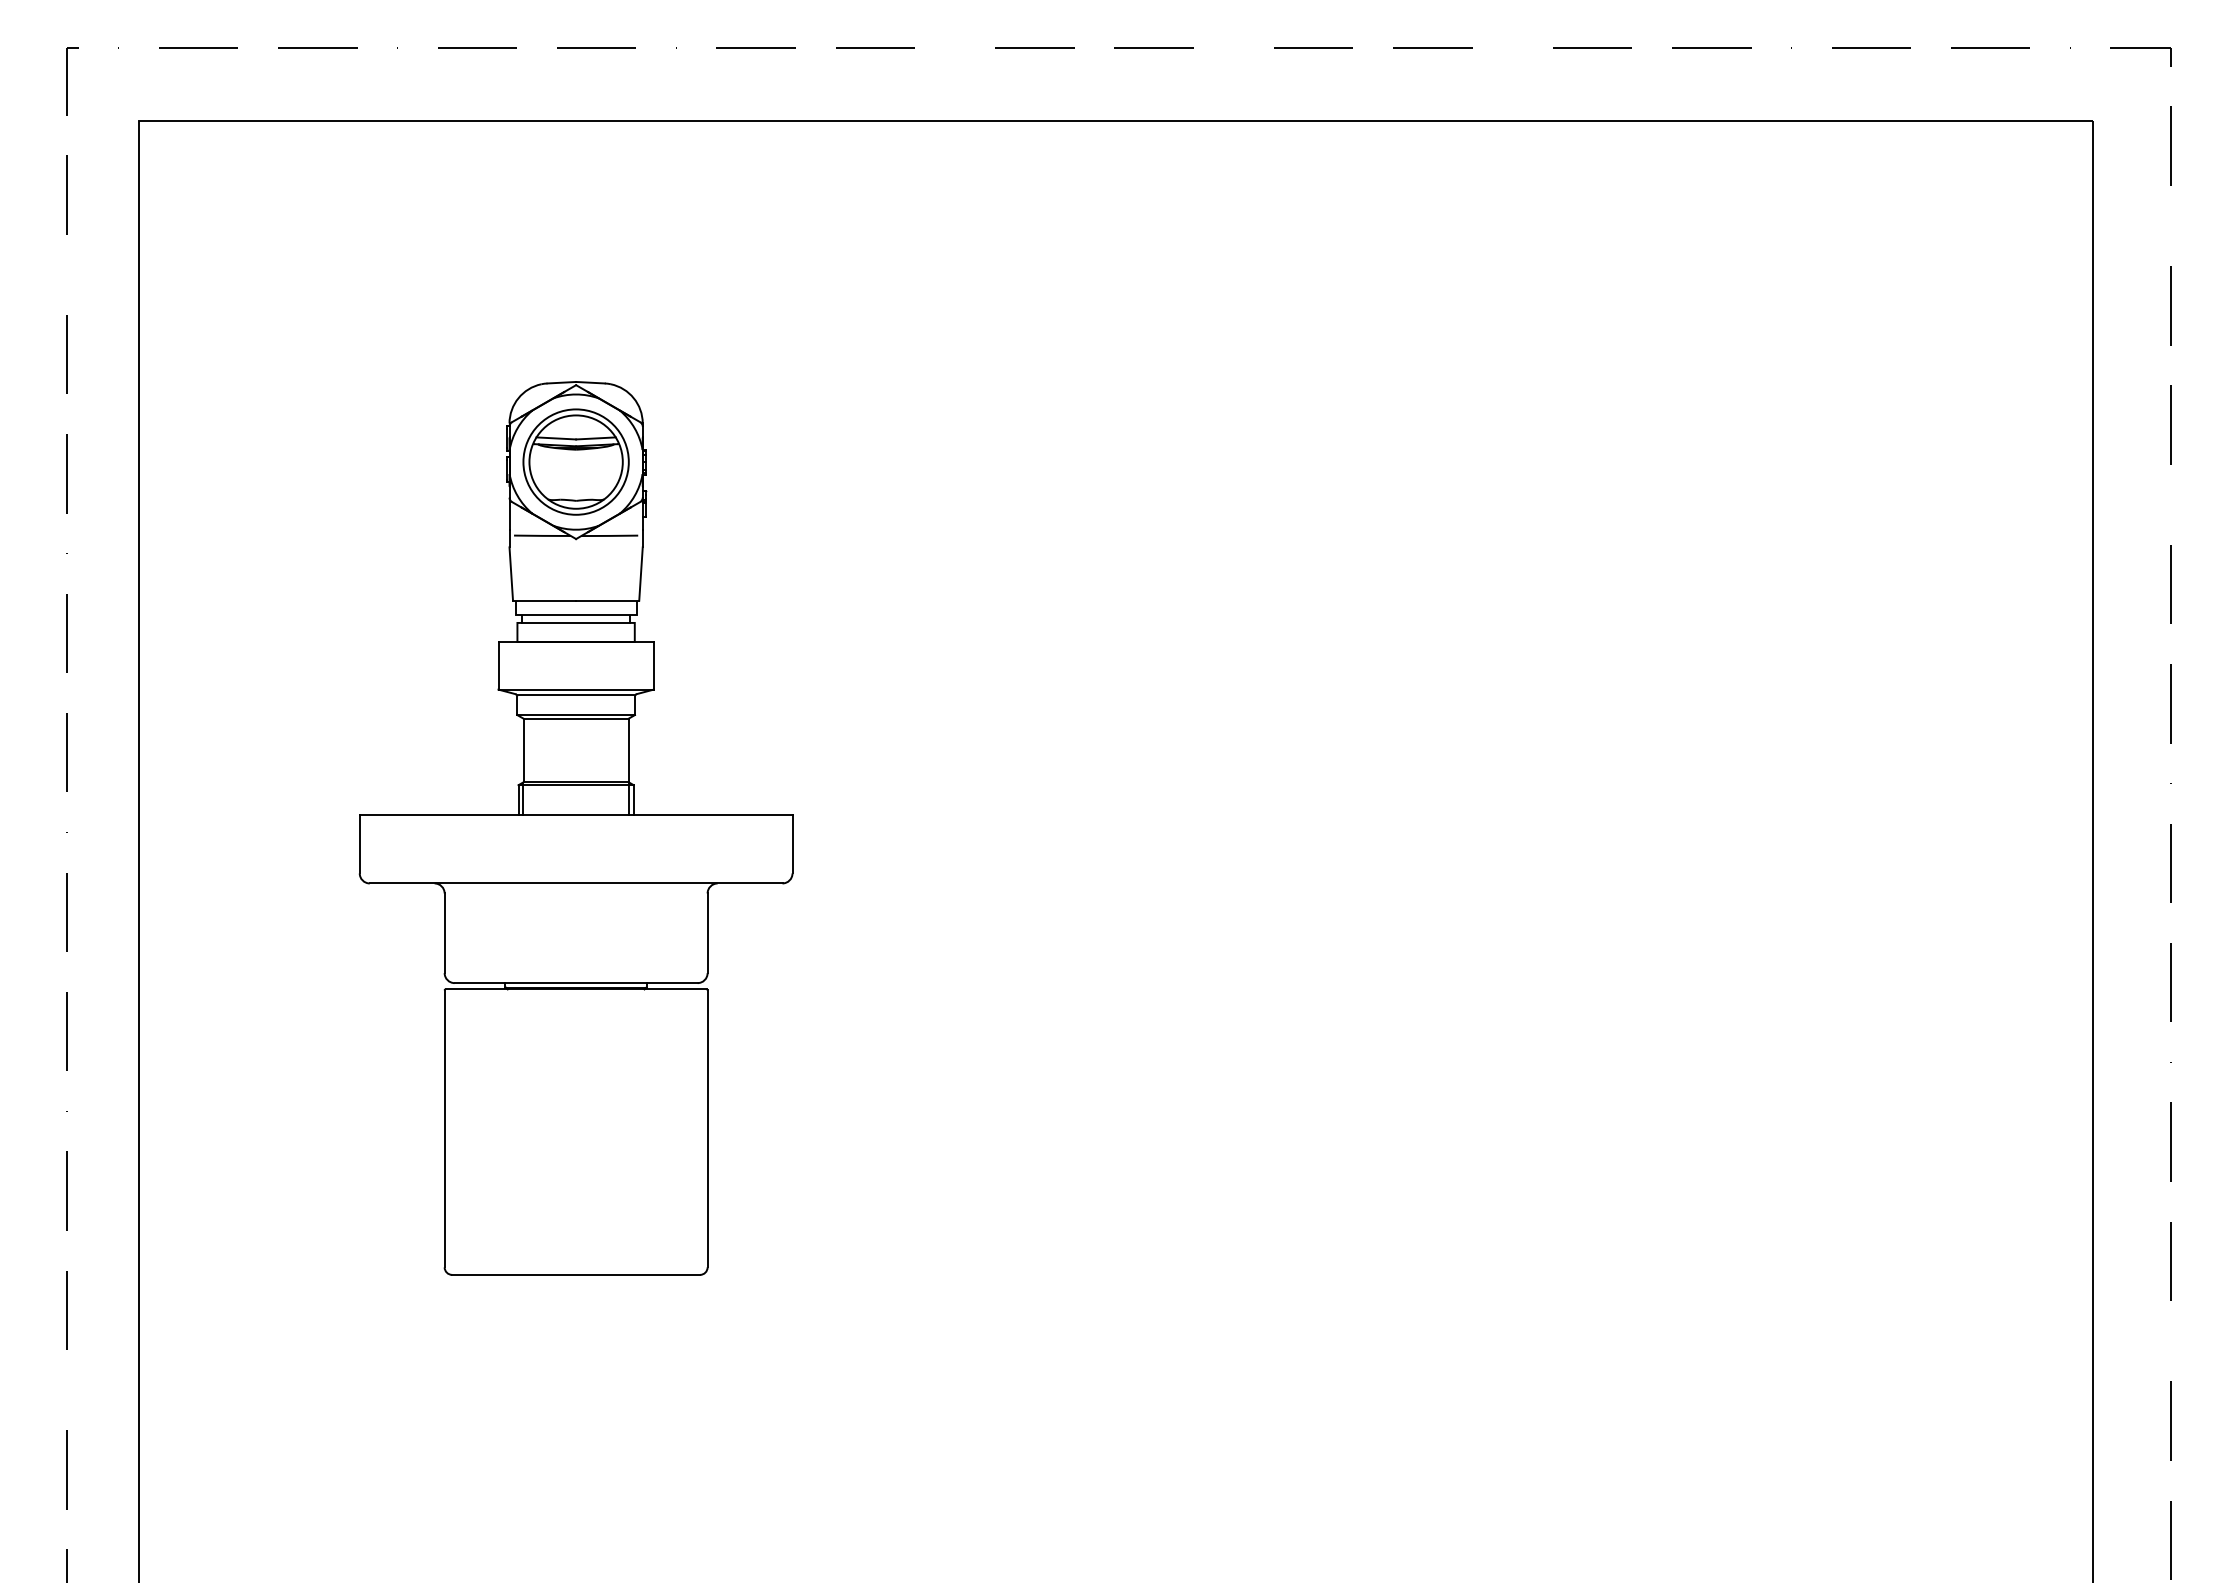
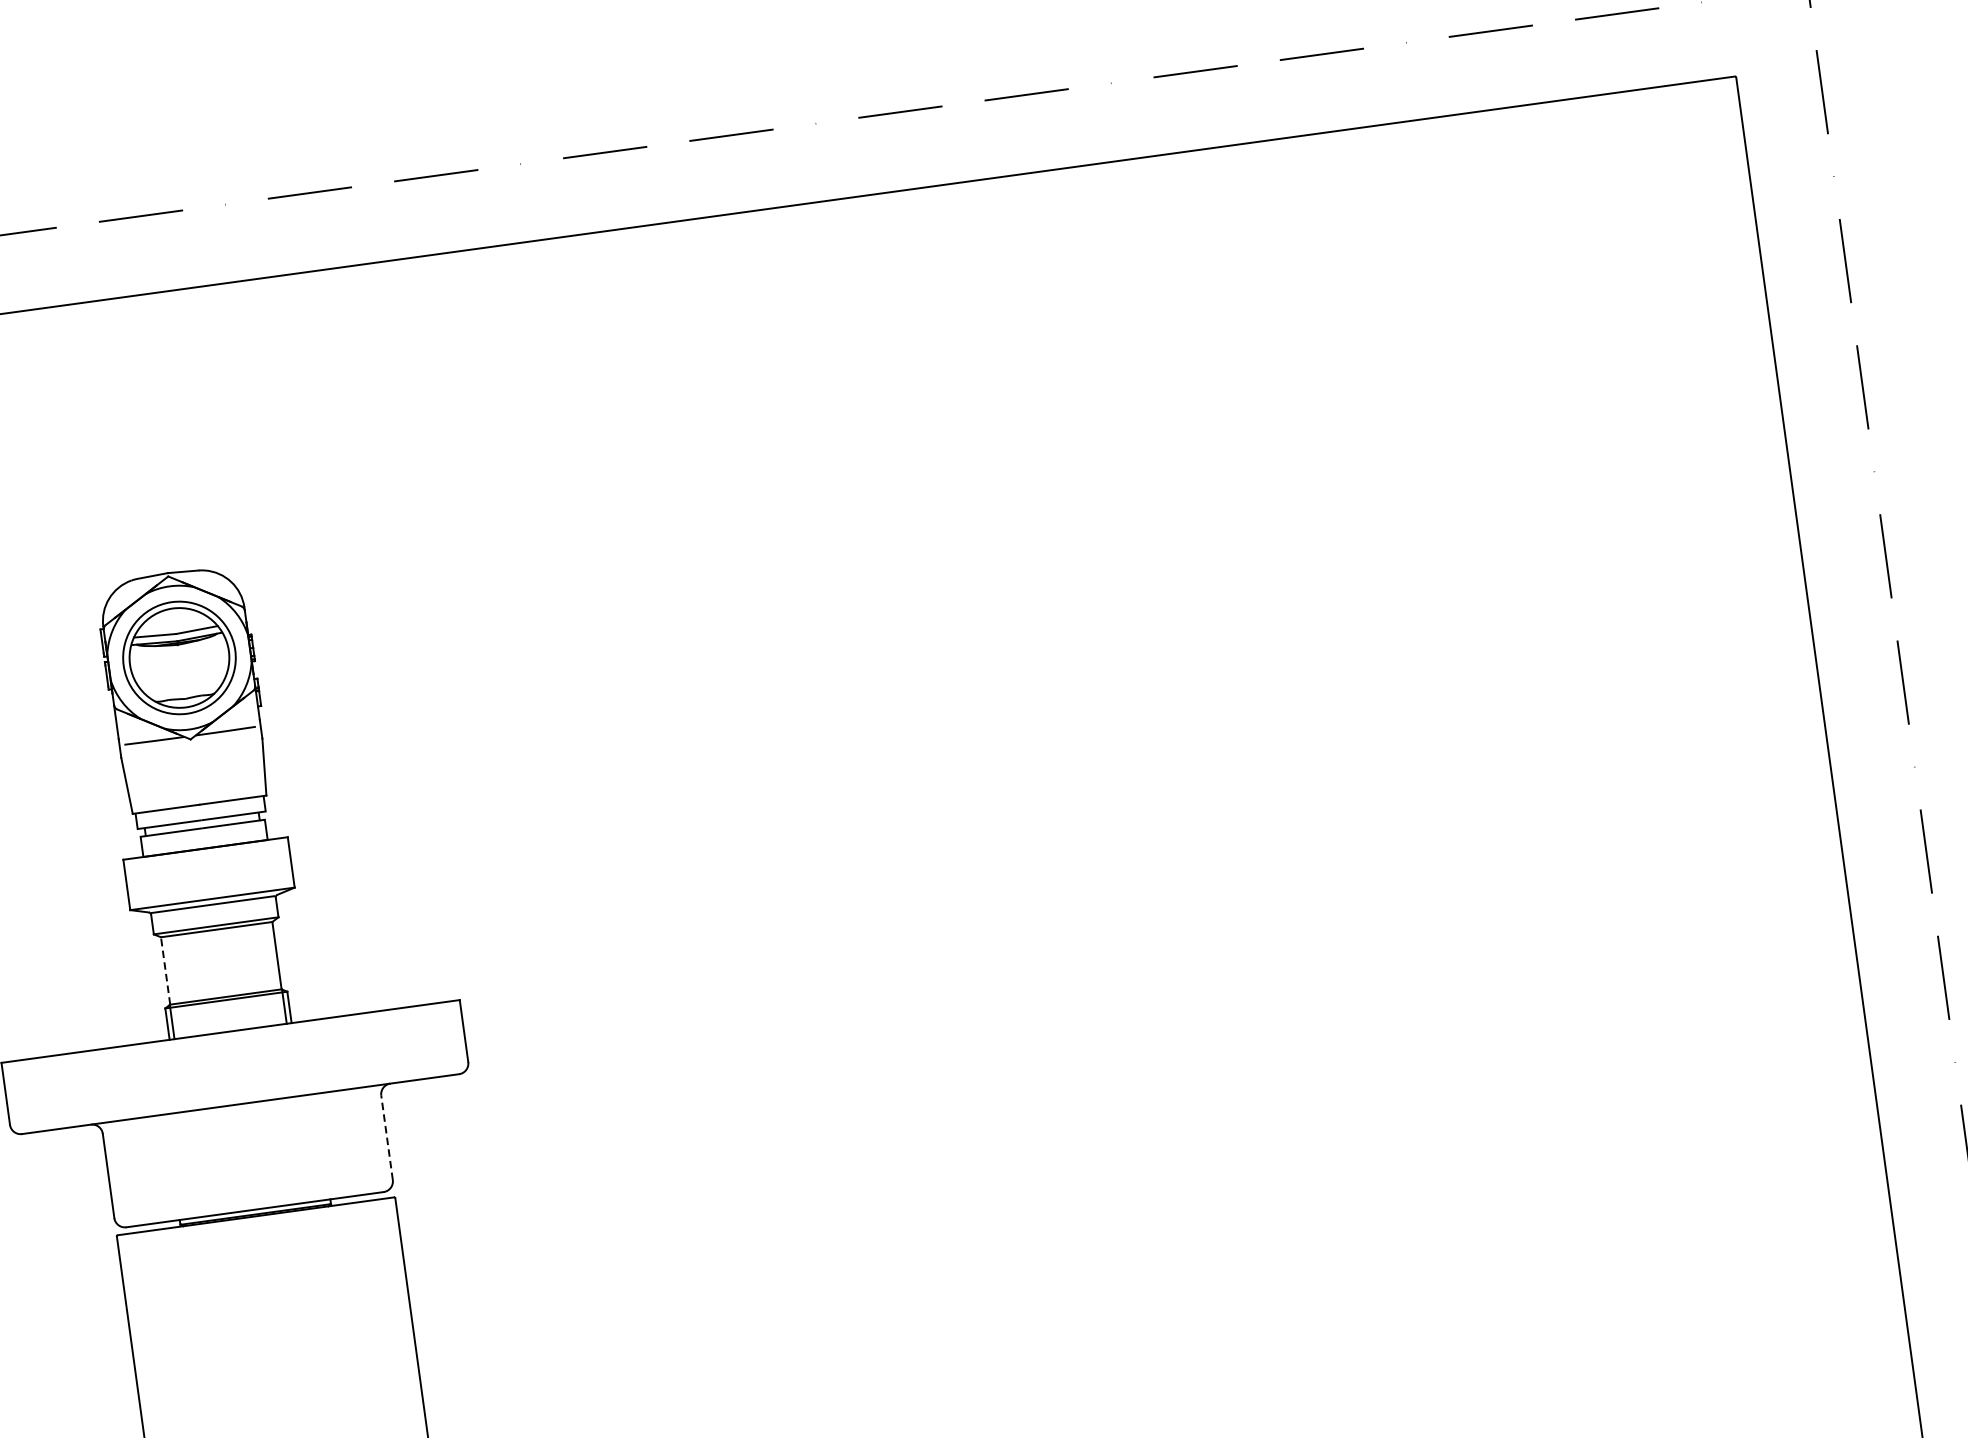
line: (523, 750) -> (165, 970), solid -> dashed
line: (707, 933) -> (386, 1138), solid -> dashed

